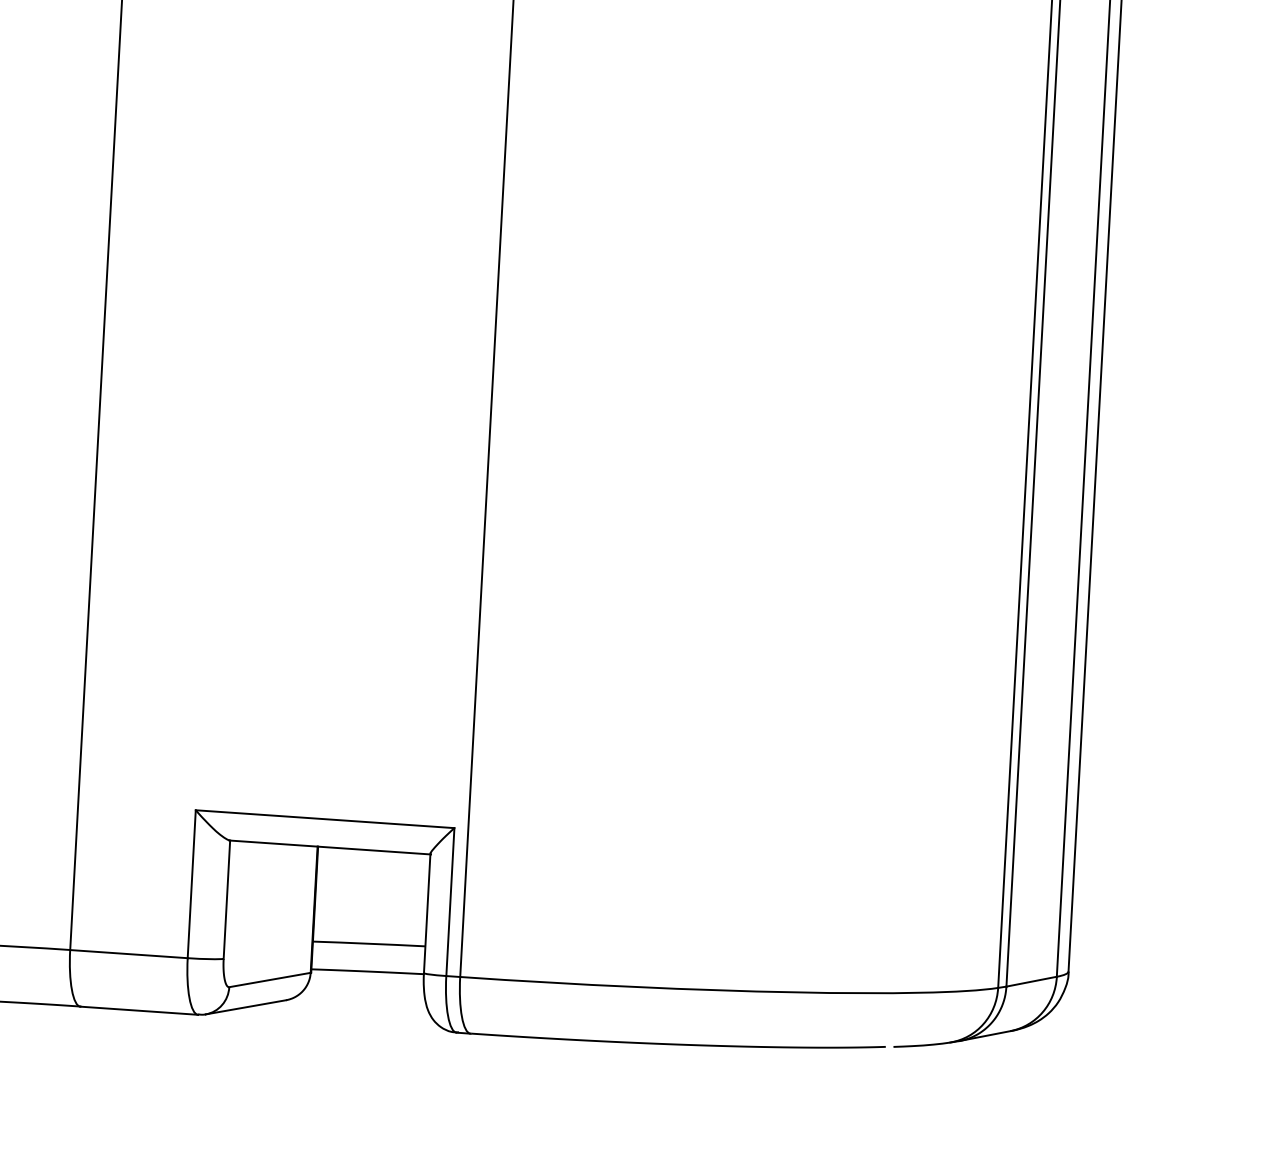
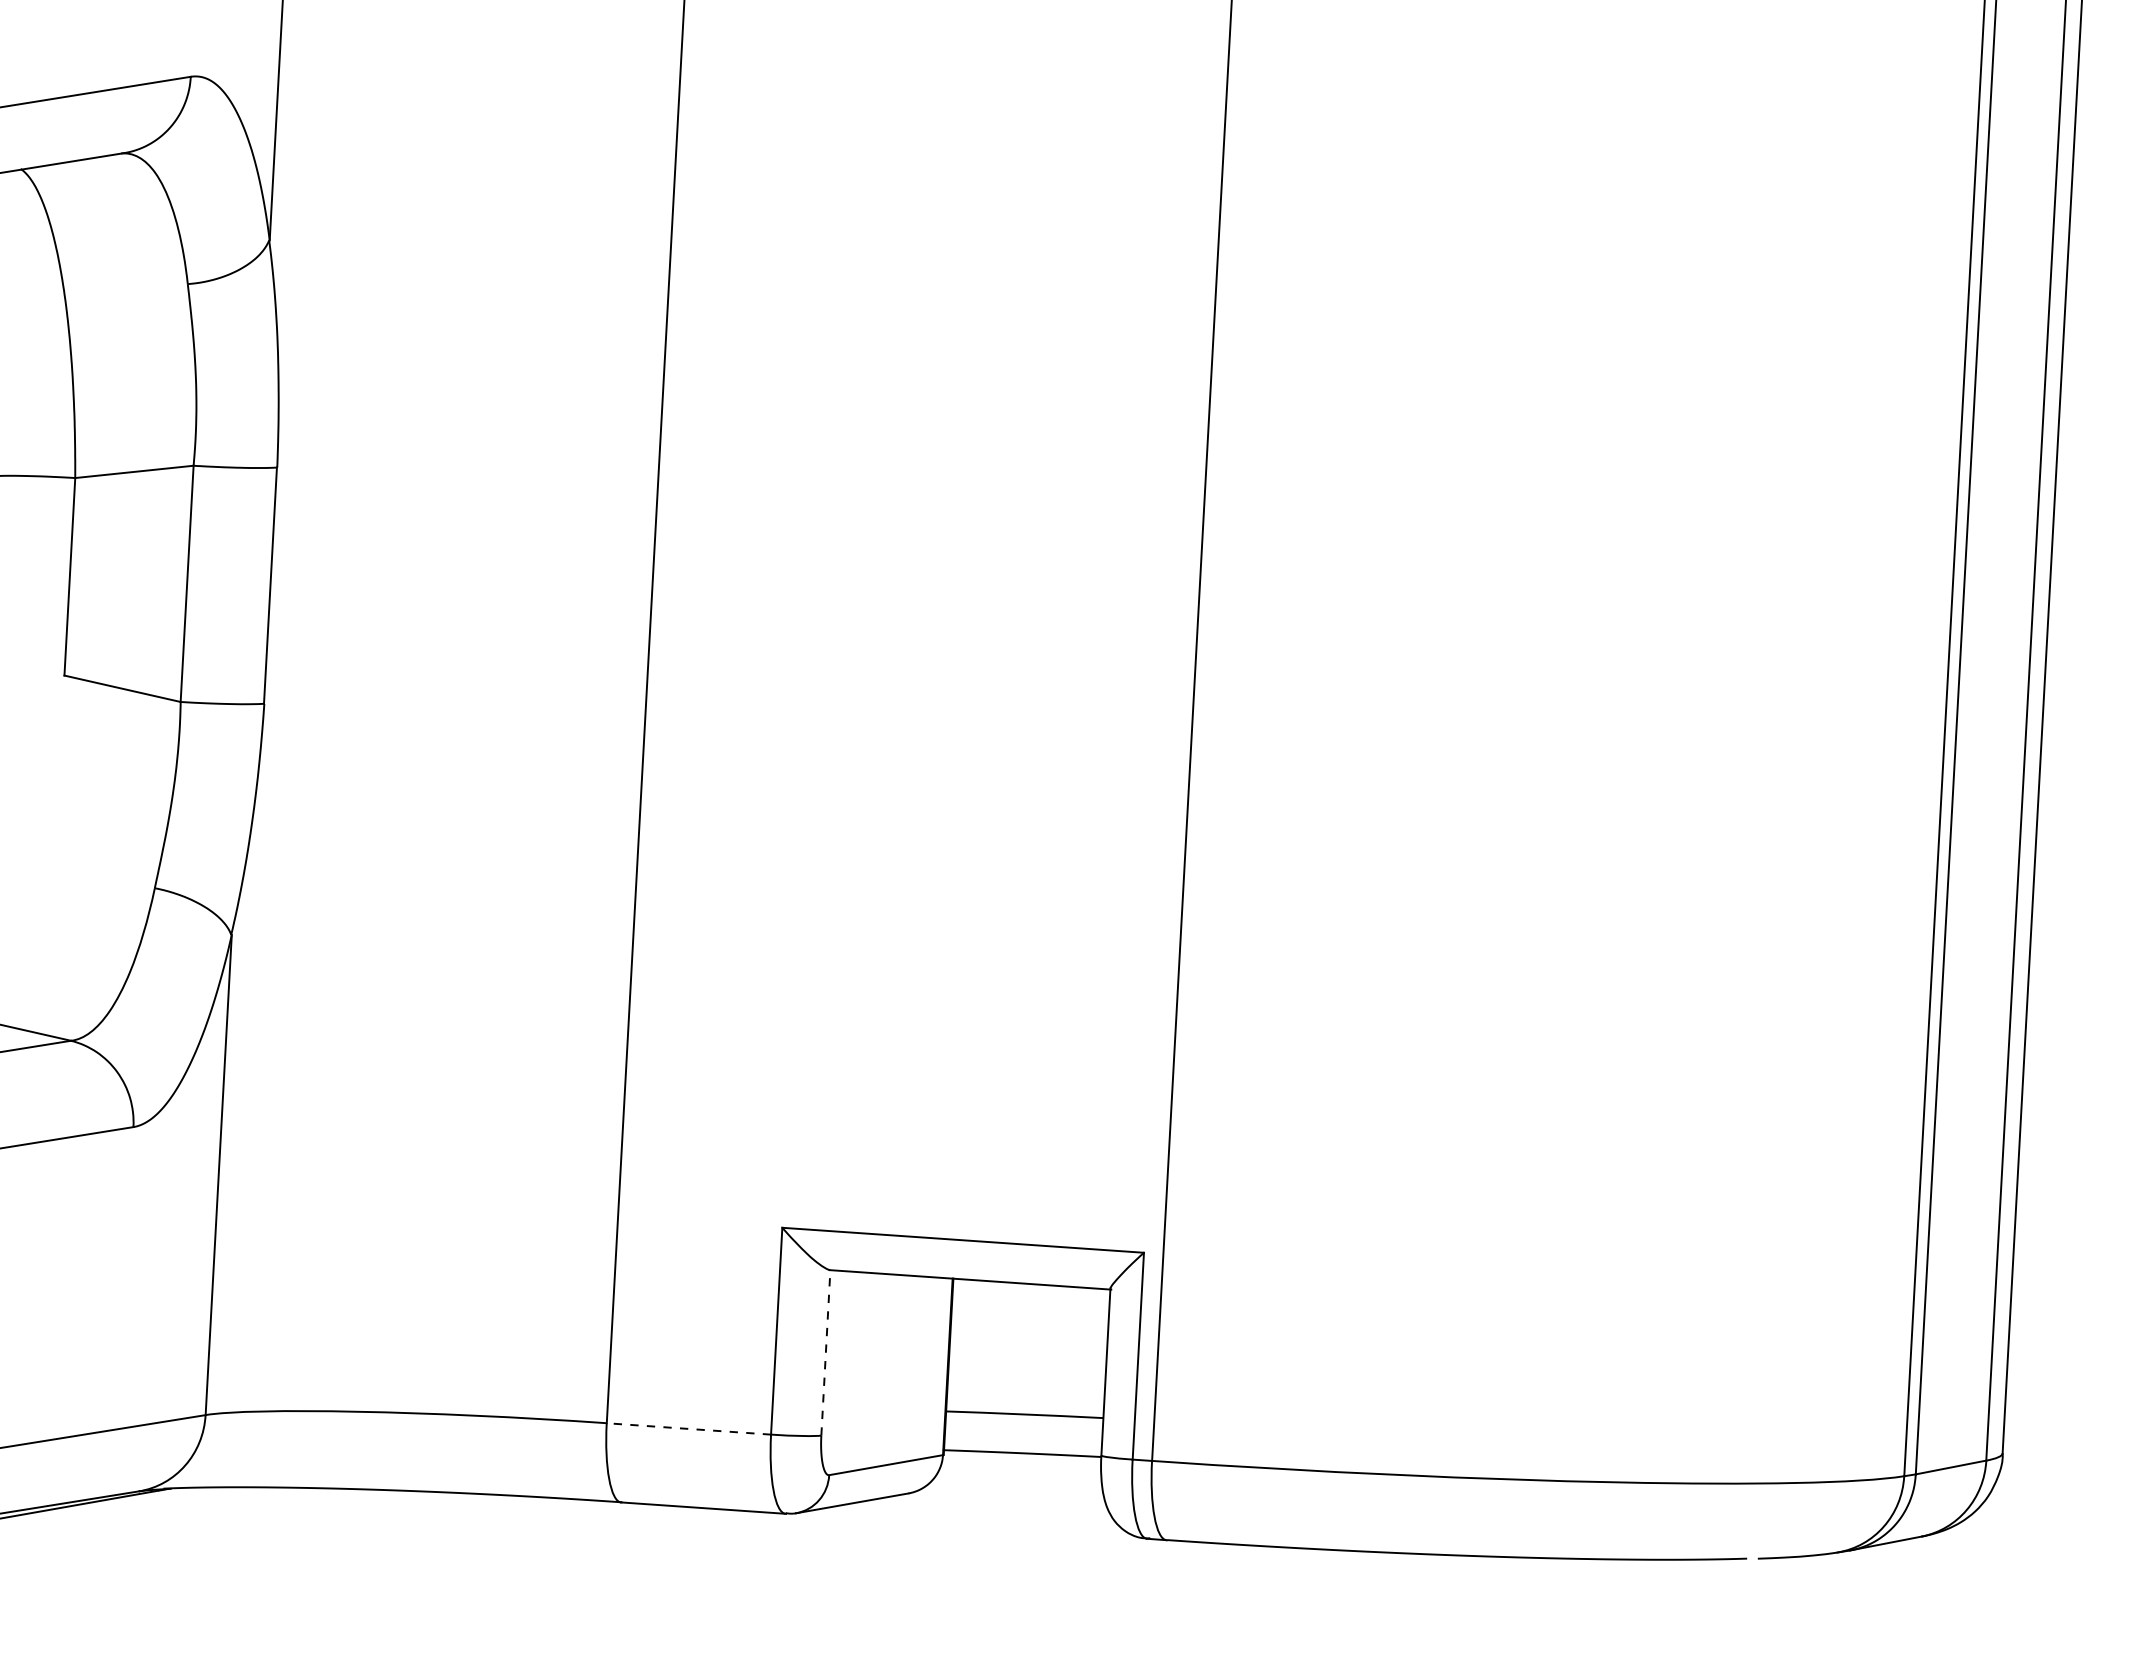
line: (226, 899) -> (825, 1352), solid -> dashed
line: (128, 953) -> (688, 1428), solid -> dashed

